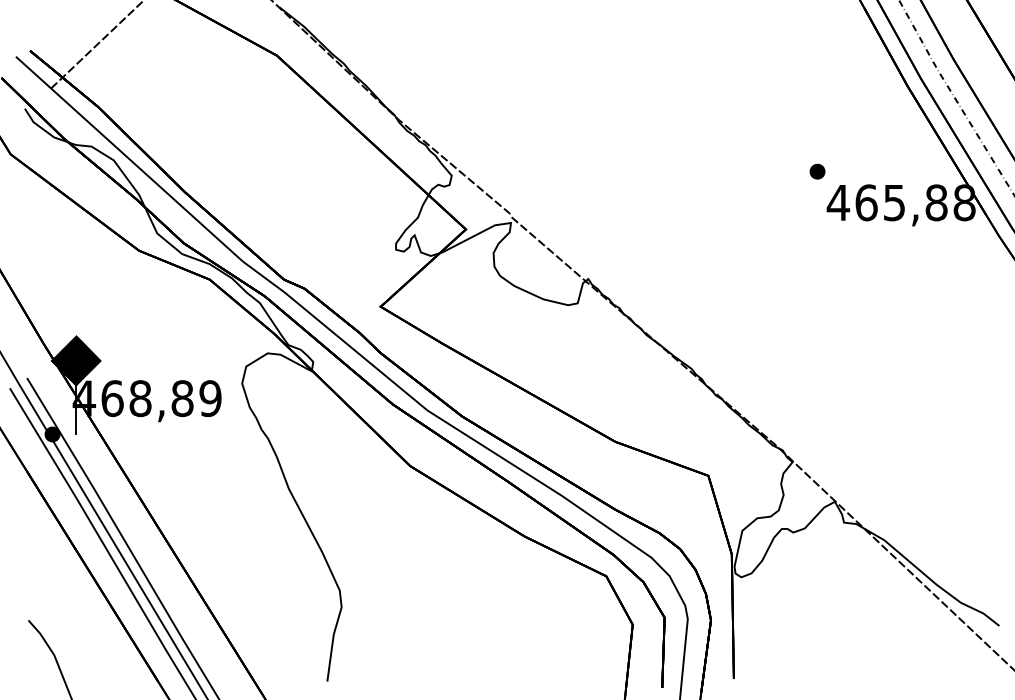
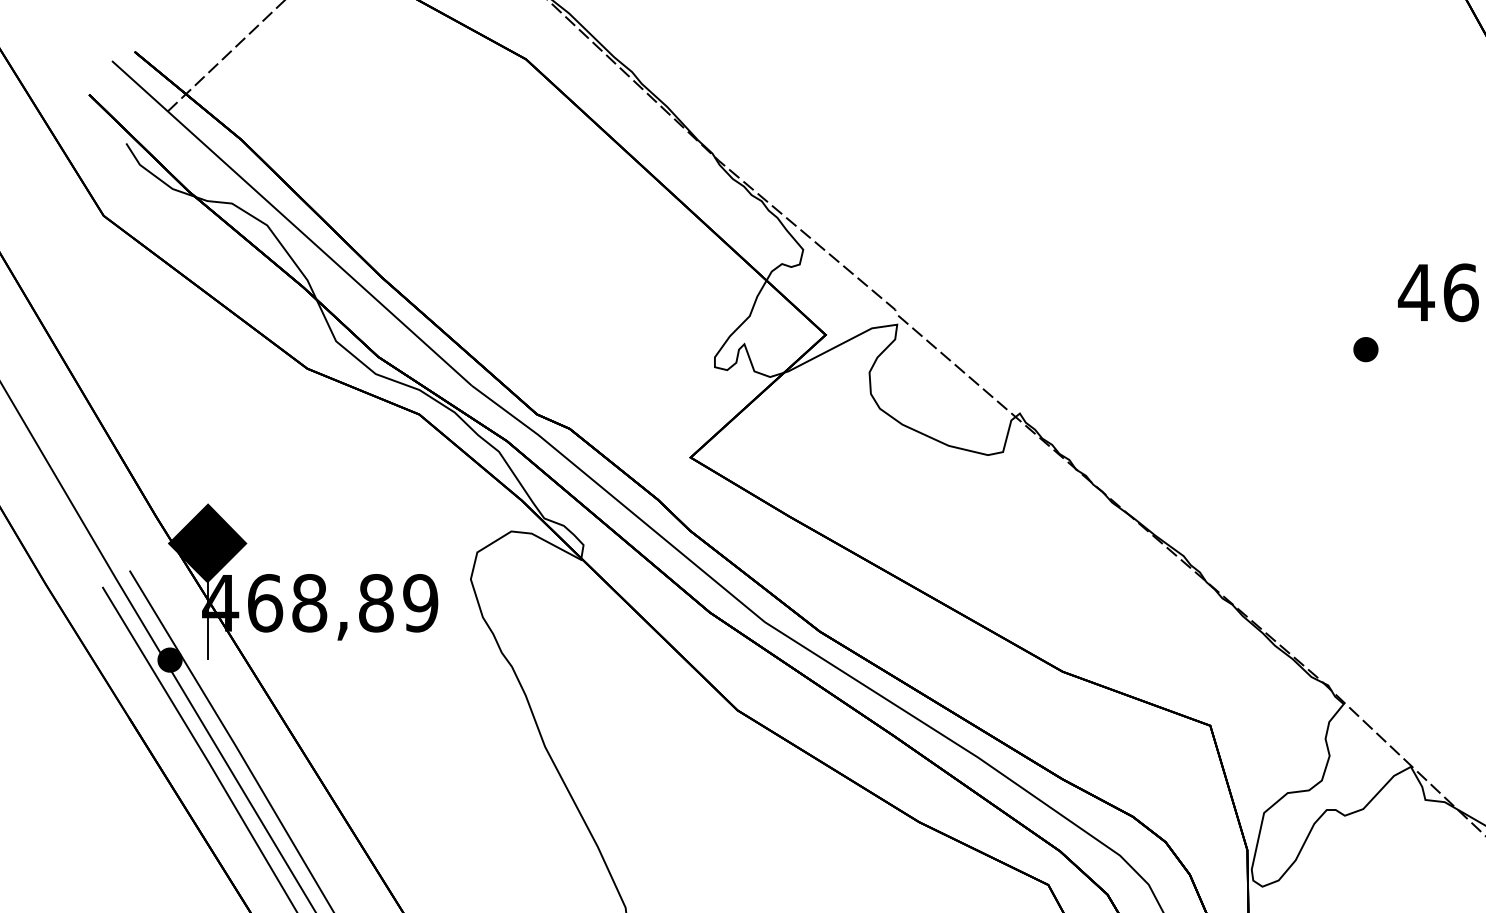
part: (817, 171) -> (1365, 349), moved

